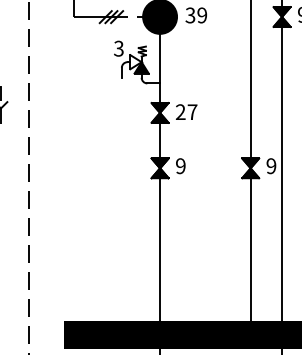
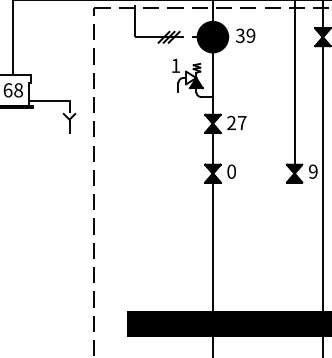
text: (118, 48) -> (175, 65), 3 -> 1
text: (180, 165) -> (231, 171), 9 -> 0
line: (250, 249) -> (294, 246), removed

